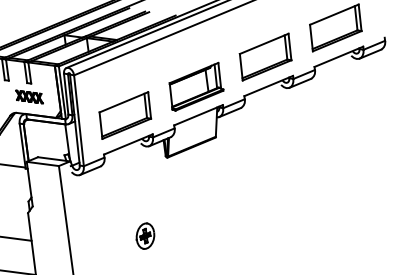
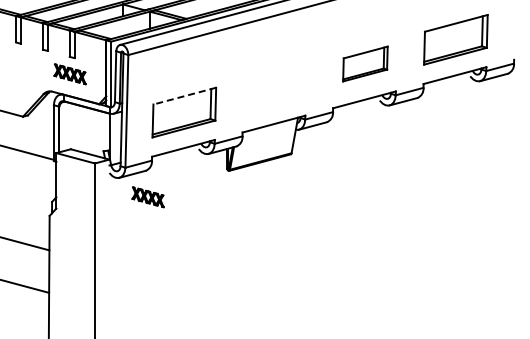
part: (265, 56) -> (365, 63), size x0.7
part: (195, 86) -> (275, 88), removed
line: (123, 102) -> (184, 96), solid -> dashed
part: (104, 187) -> (147, 197), added
part: (144, 235) -> (188, 262), removed

